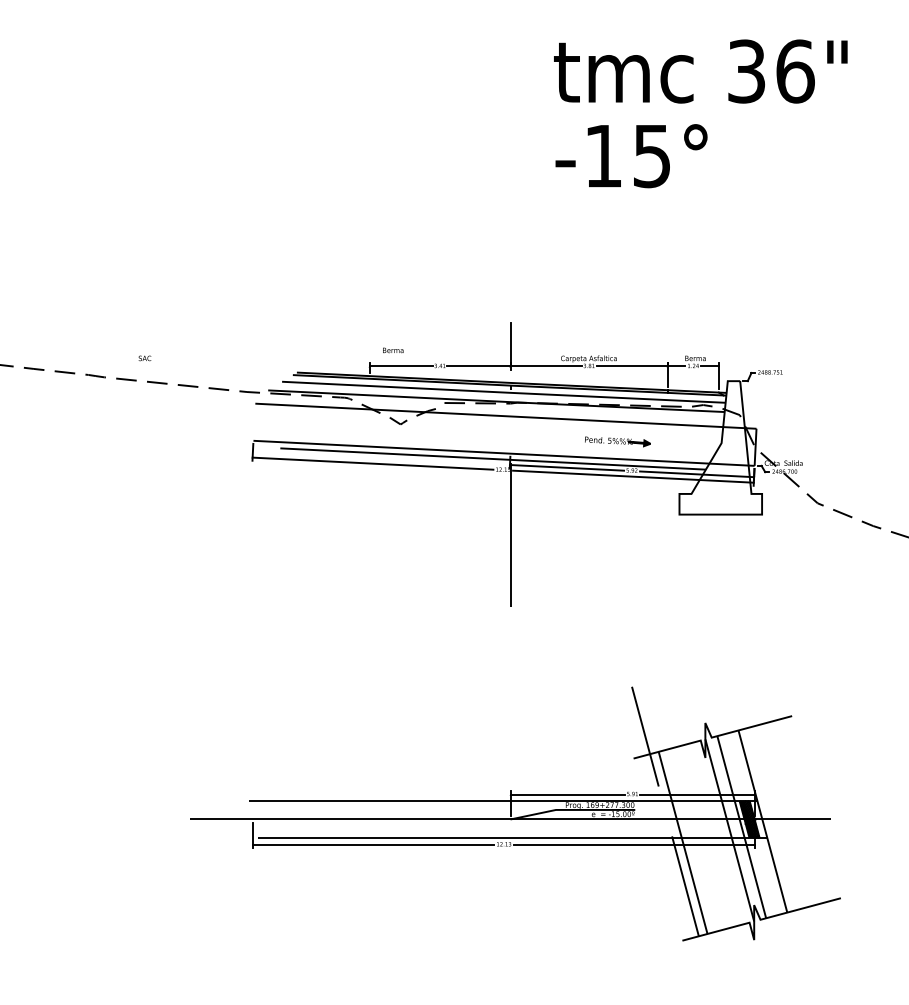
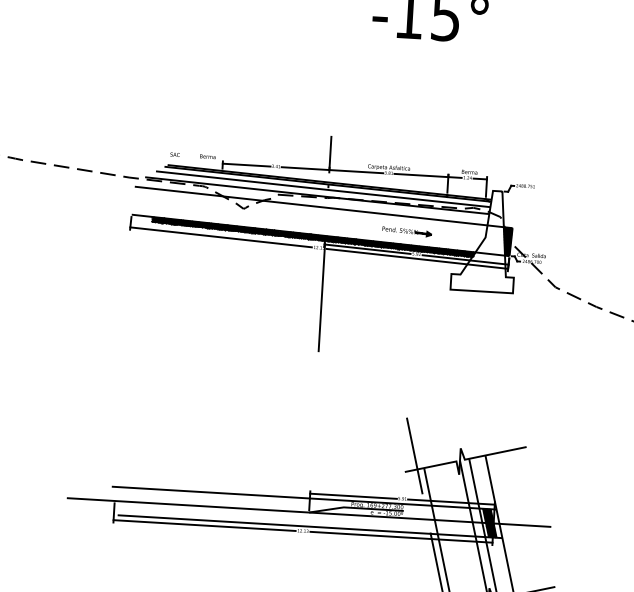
text: (393, 350) -> (208, 156), moved
text: (144, 358) -> (174, 154), moved
hatch: (750, 446) -> (507, 241), added
hatch: (494, 455) -> (313, 236), added

